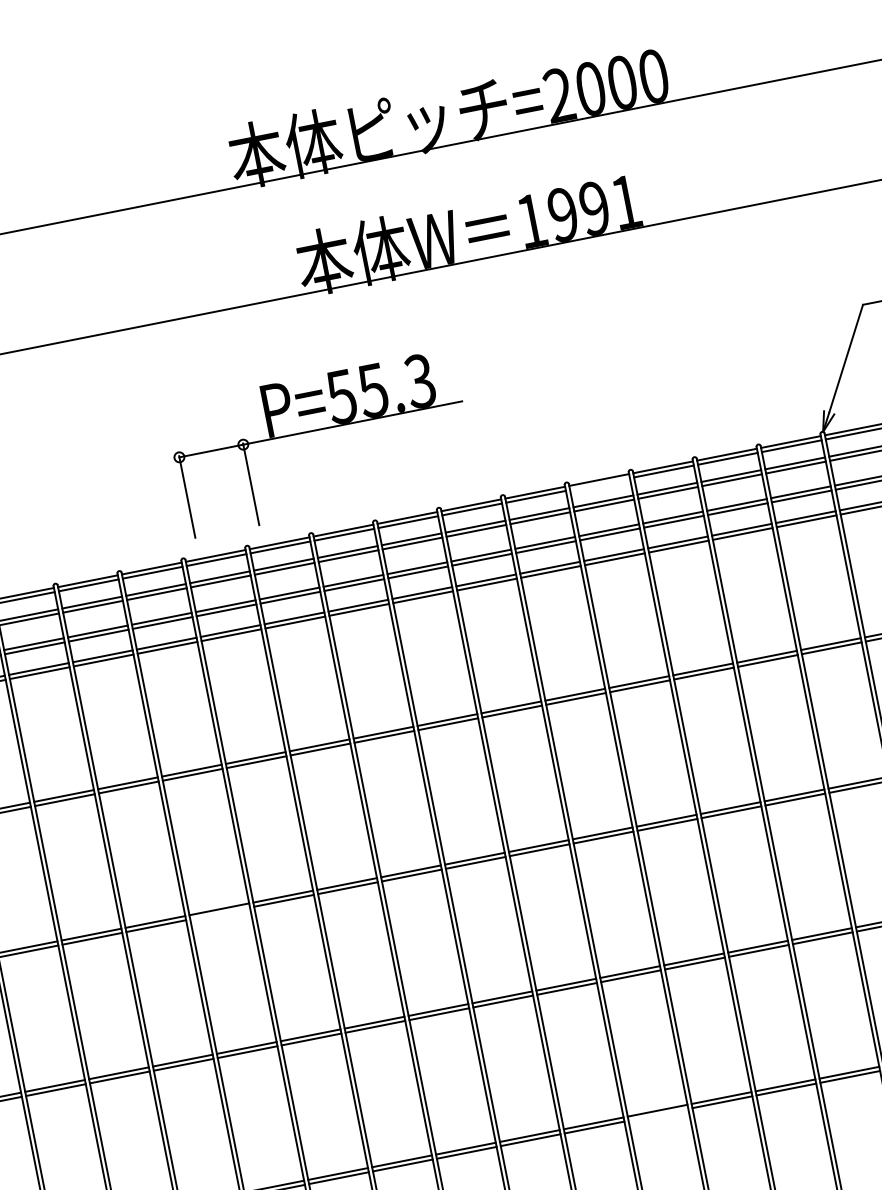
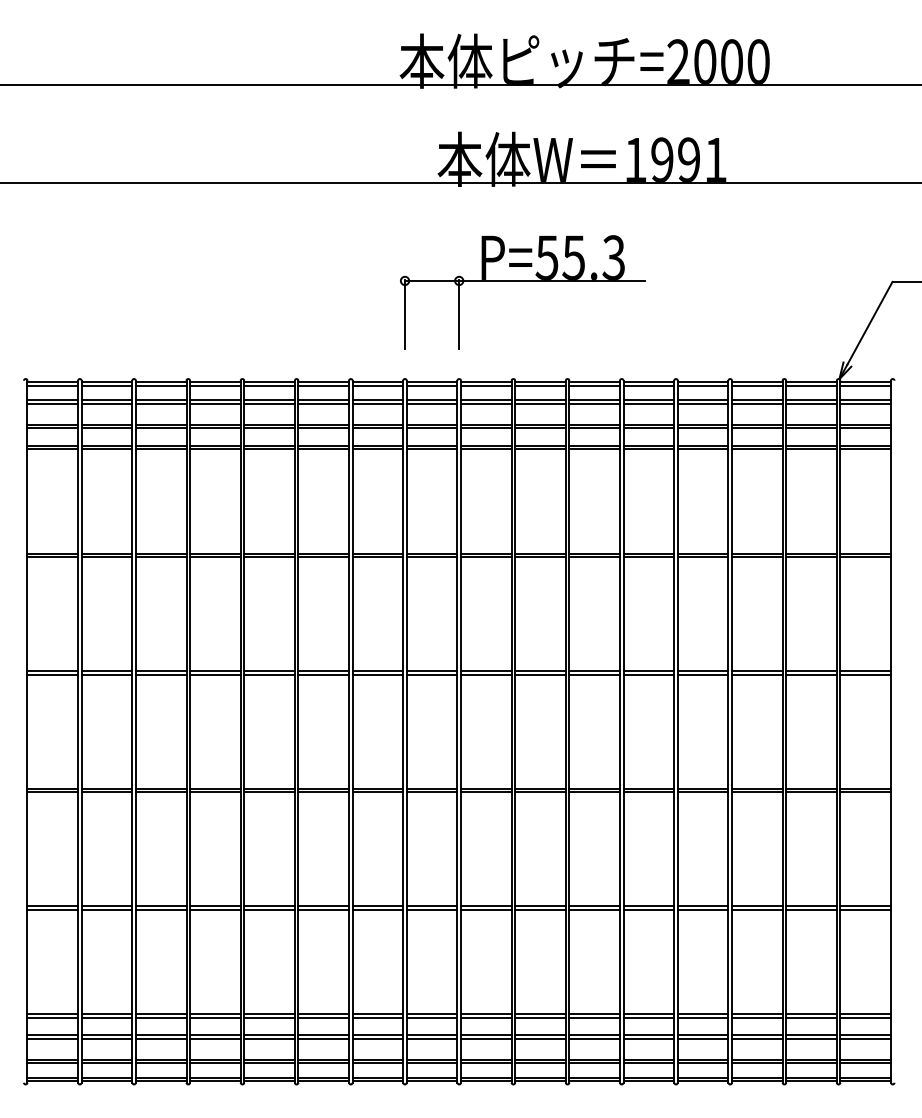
part: (318, 430) -> (522, 281), moved
line: (599, 483) -> (648, 385), added
line: (220, 913) -> (269, 674), added
line: (658, 1114) -> (594, 909), added

